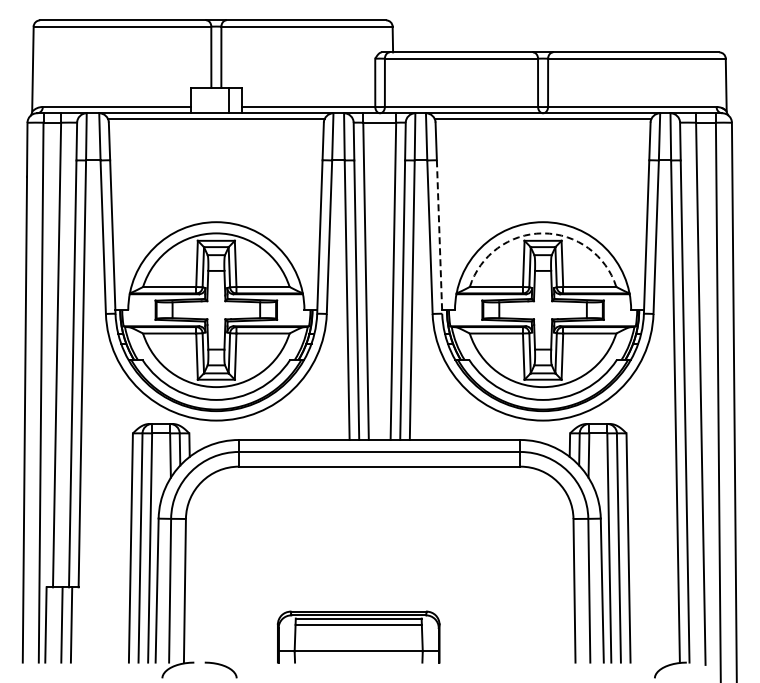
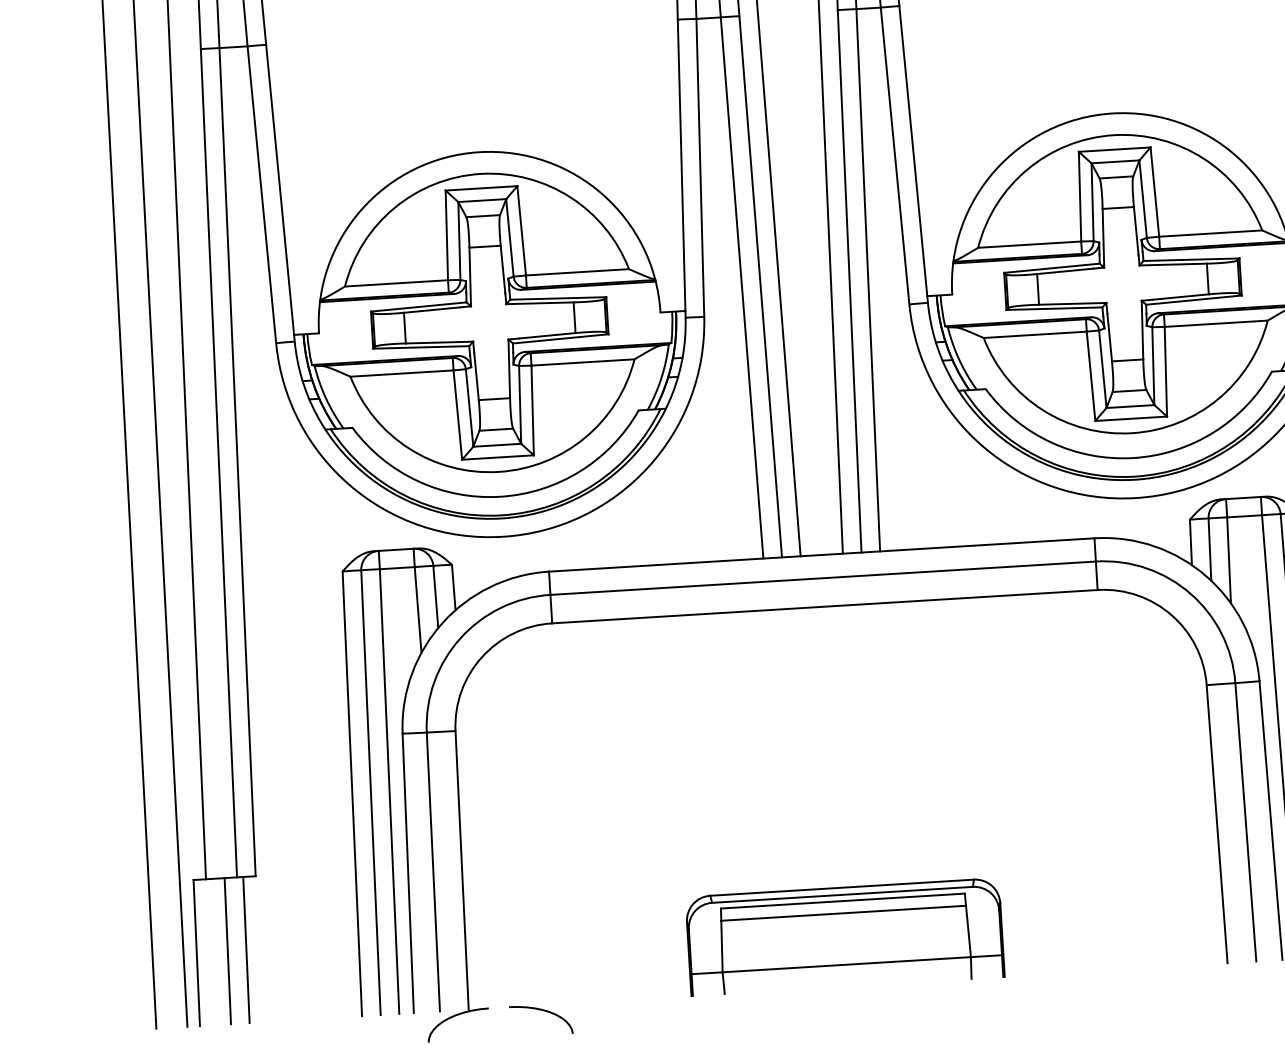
arc: (543, 233) -> (1114, 135), dashed -> solid
line: (439, 237) -> (913, 155), dashed -> solid
part: (358, 636) -> (844, 935), moved

